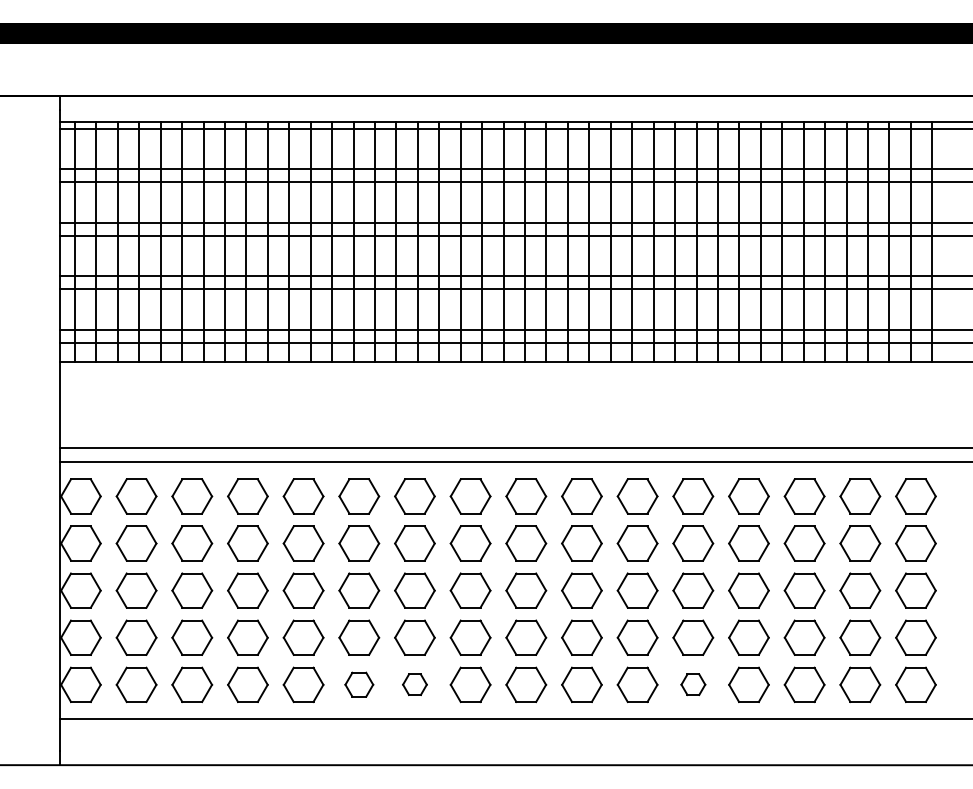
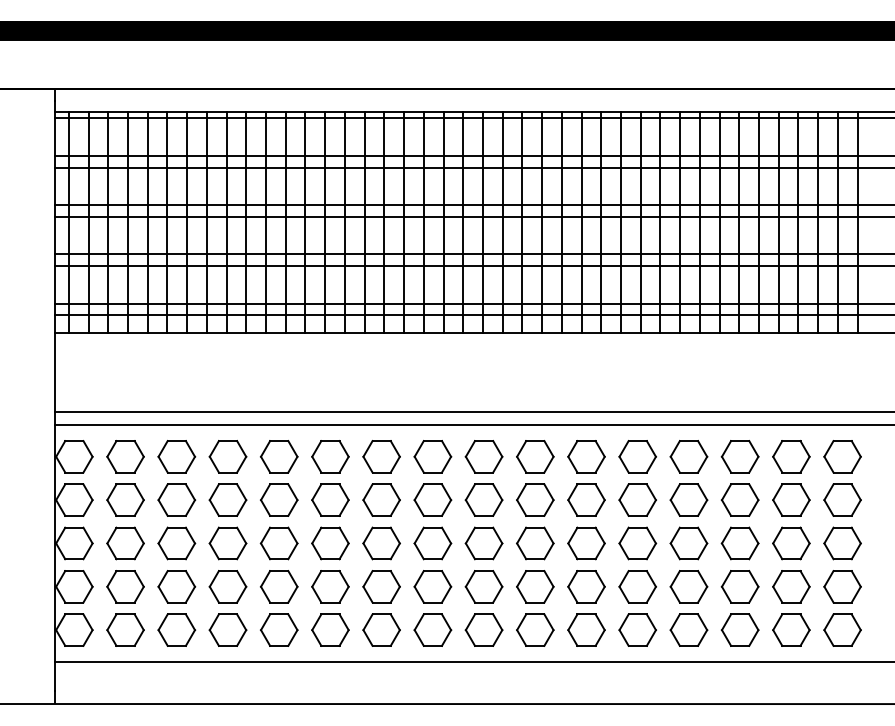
part: (359, 684) -> (330, 629), size x1.43
part: (414, 684) -> (381, 629), size x1.67
part: (693, 684) -> (637, 629), size x1.67

